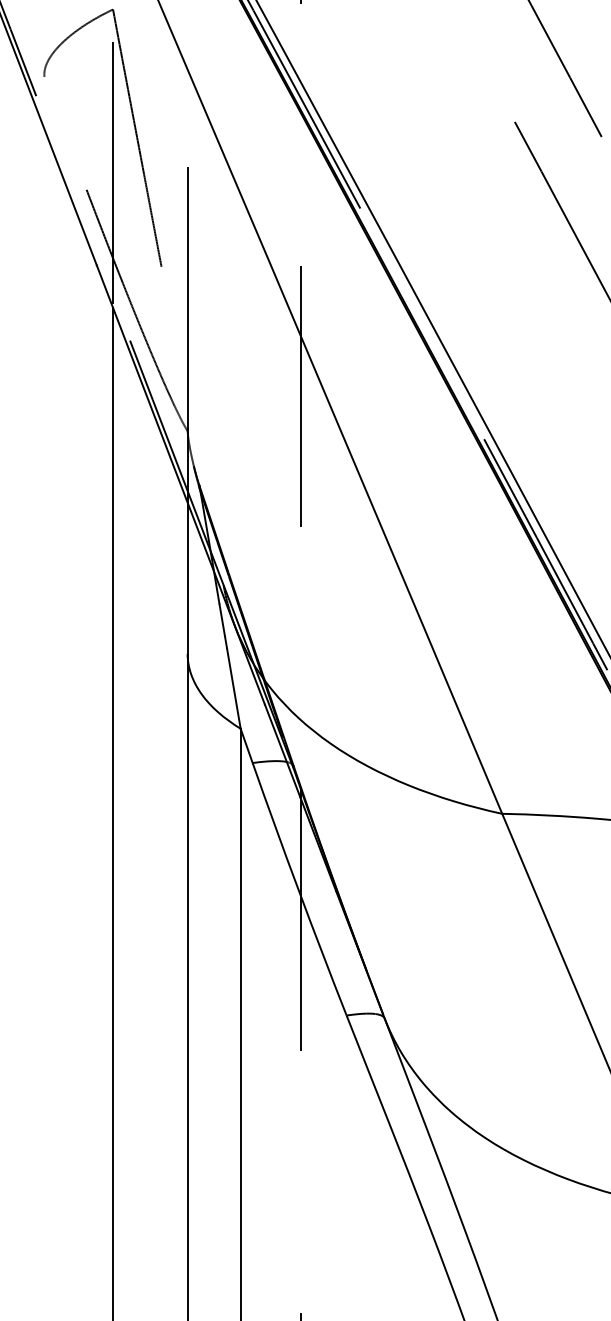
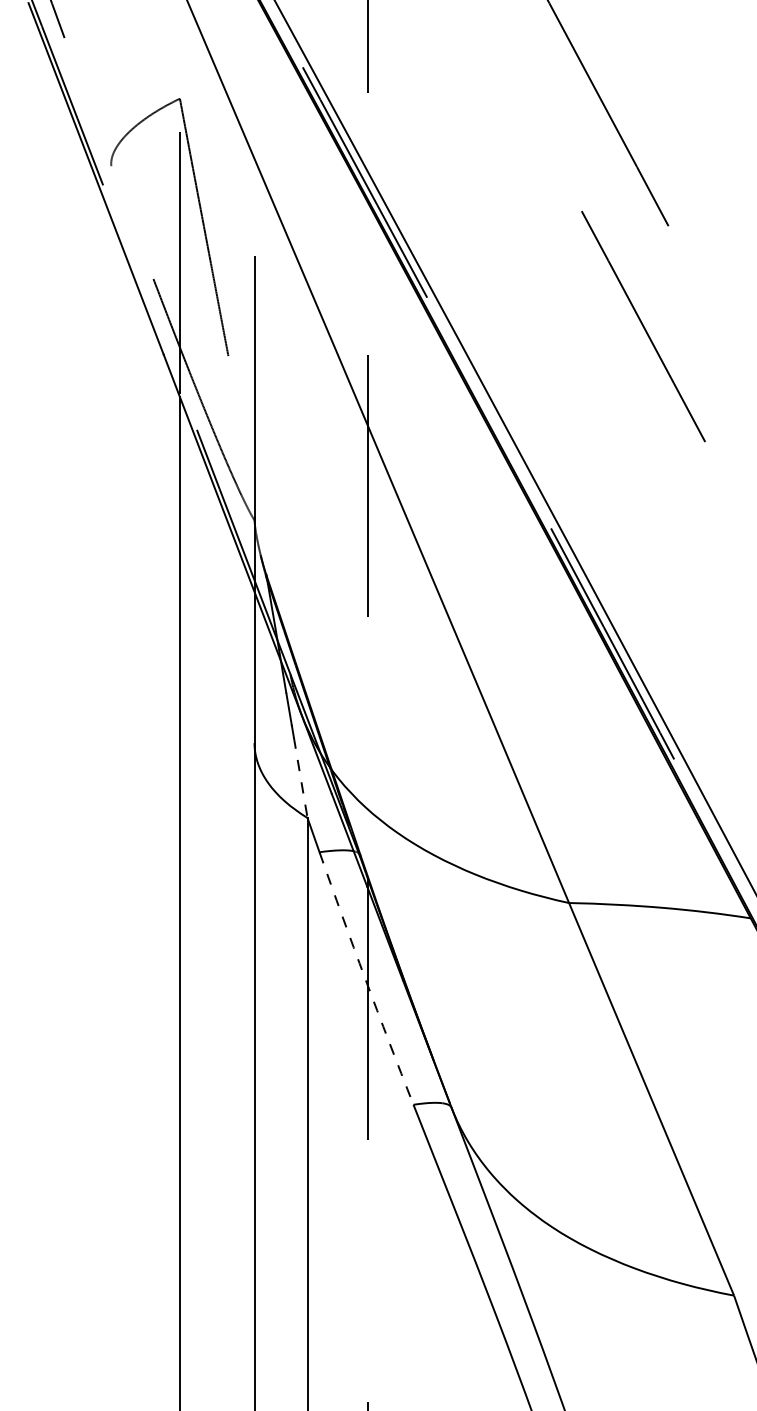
line: (233, 688) -> (300, 777), solid -> dashed
arc: (298, 890) -> (365, 979), solid -> dashed

